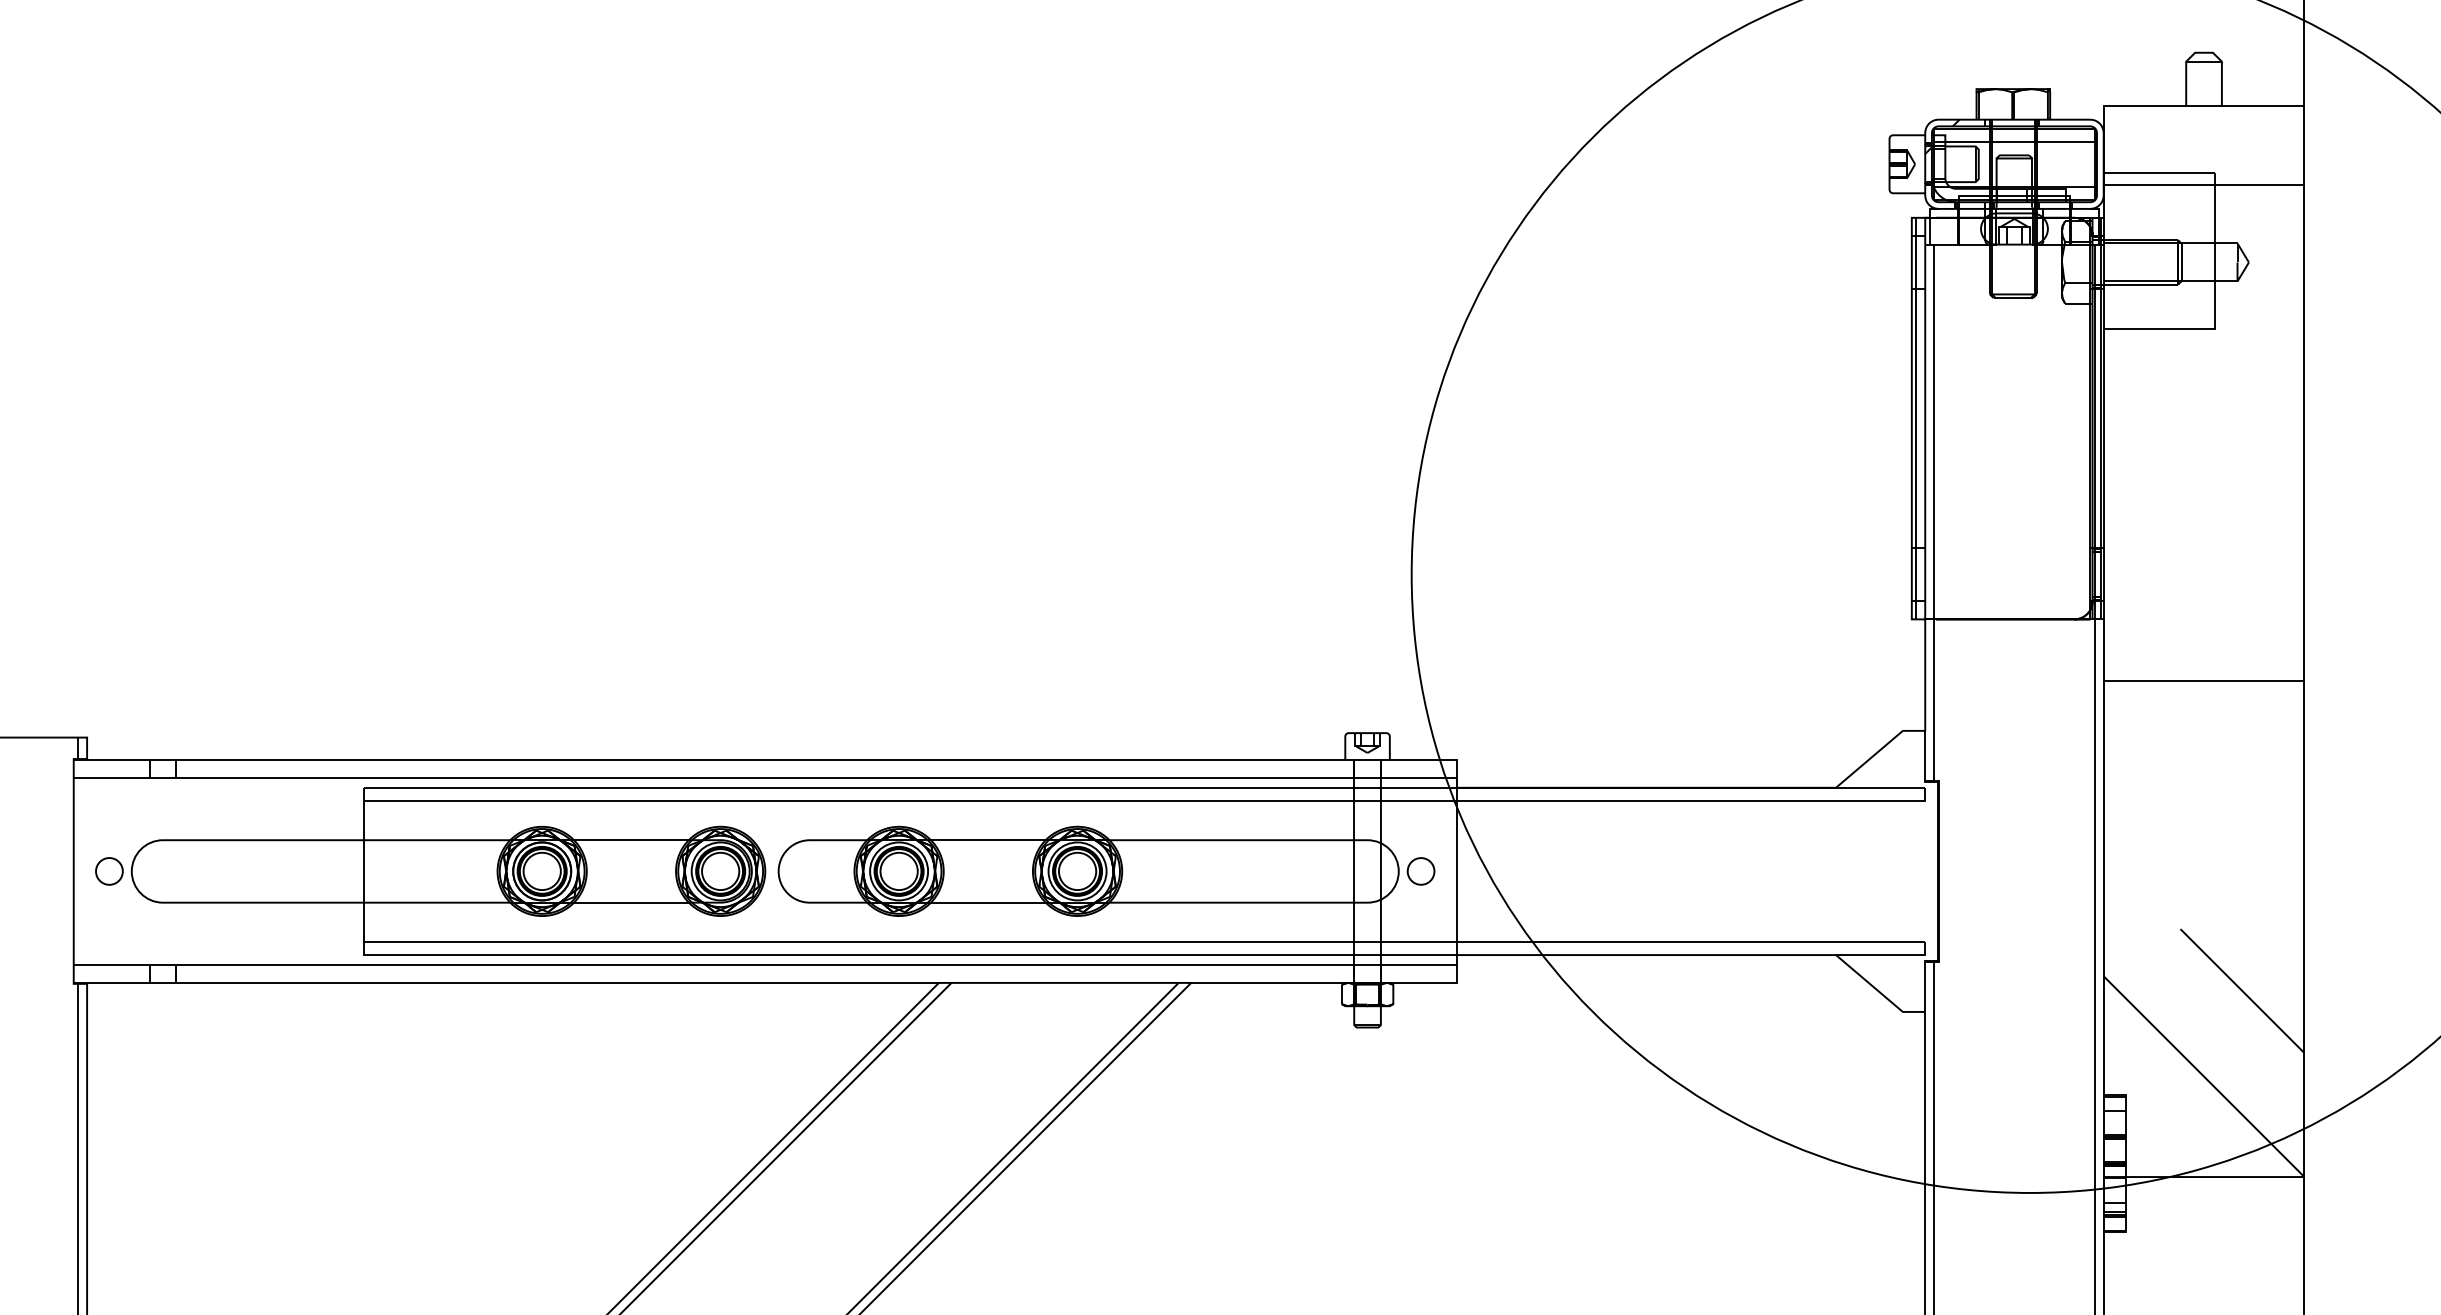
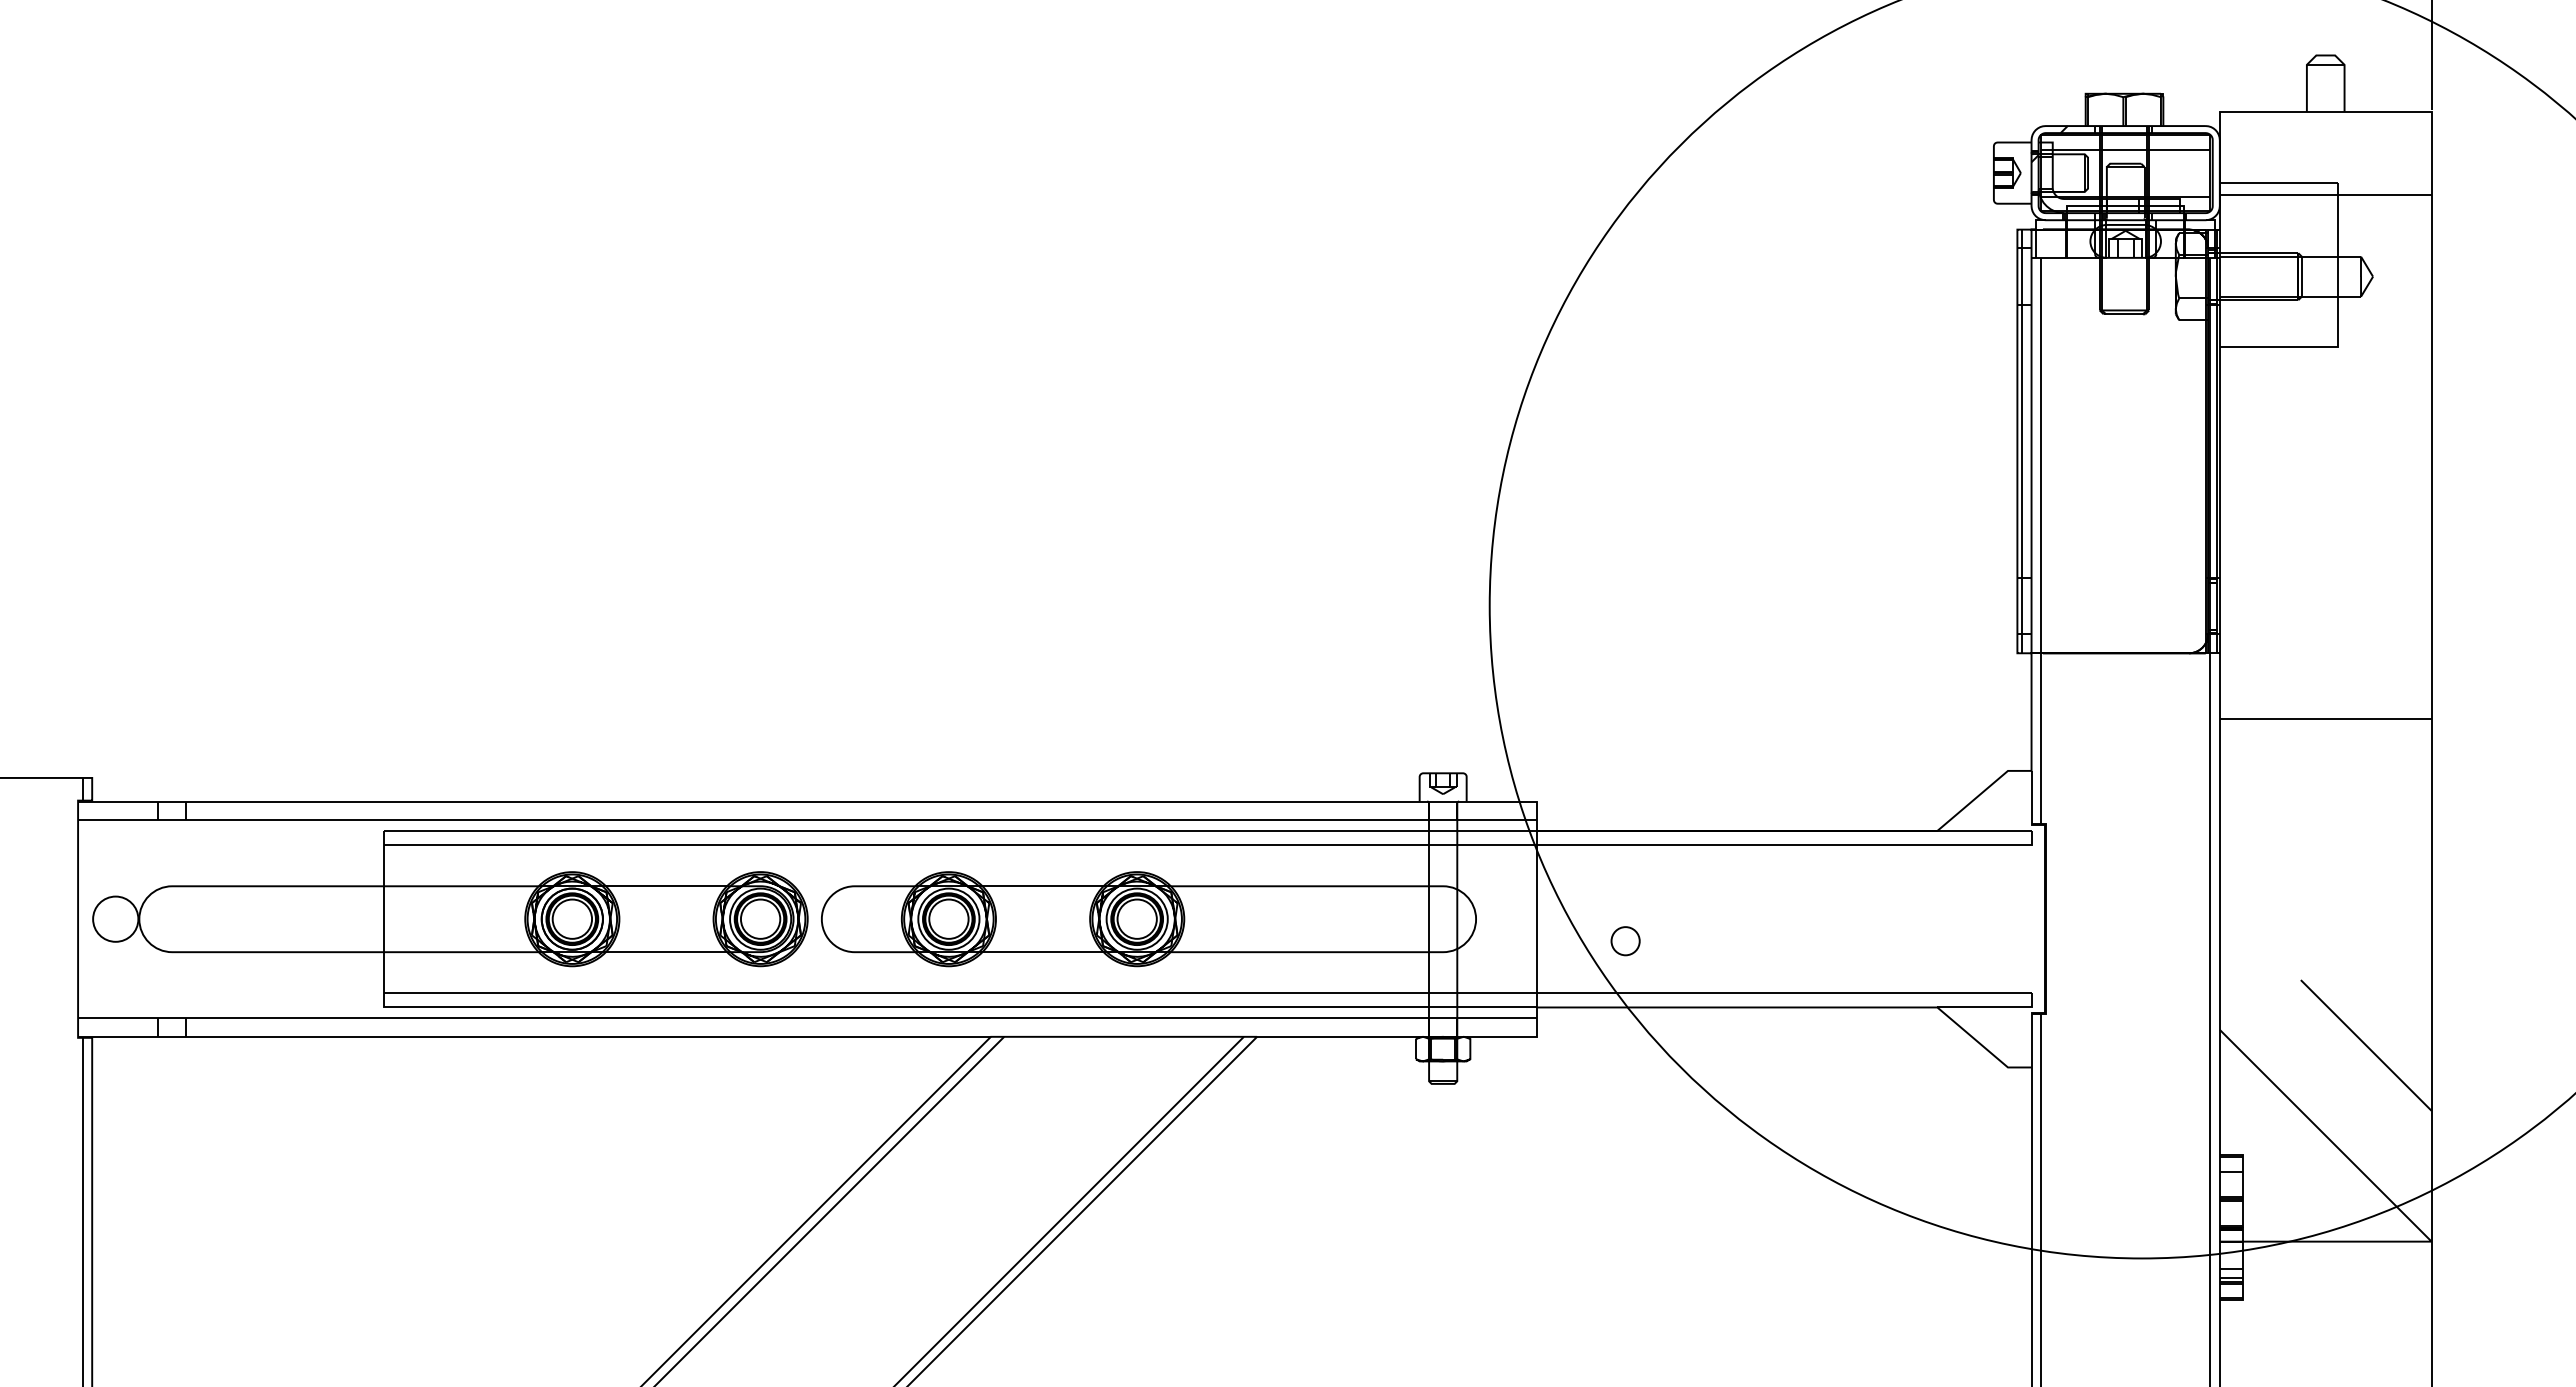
circle: (109, 871) -> (115, 919), size x1.6
circle: (1420, 871) -> (1625, 941), moved

